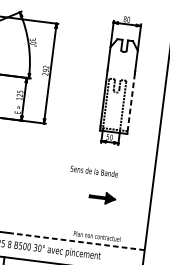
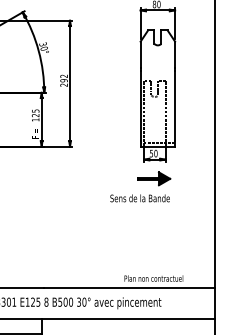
line: (131, 101) -> (175, 105), dashed -> solid
part: (102, 197) -> (154, 178), moved
line: (76, 241) -> (129, 288), dashed -> solid

